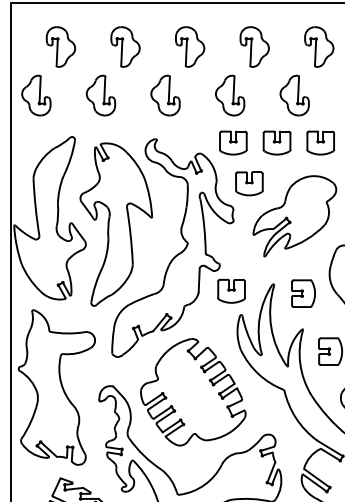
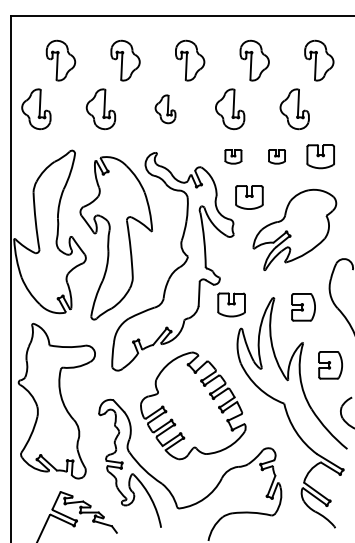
part: (165, 95) -> (165, 109), size x0.7
part: (233, 142) -> (233, 156), size x0.6
part: (276, 142) -> (276, 156), size x0.6

